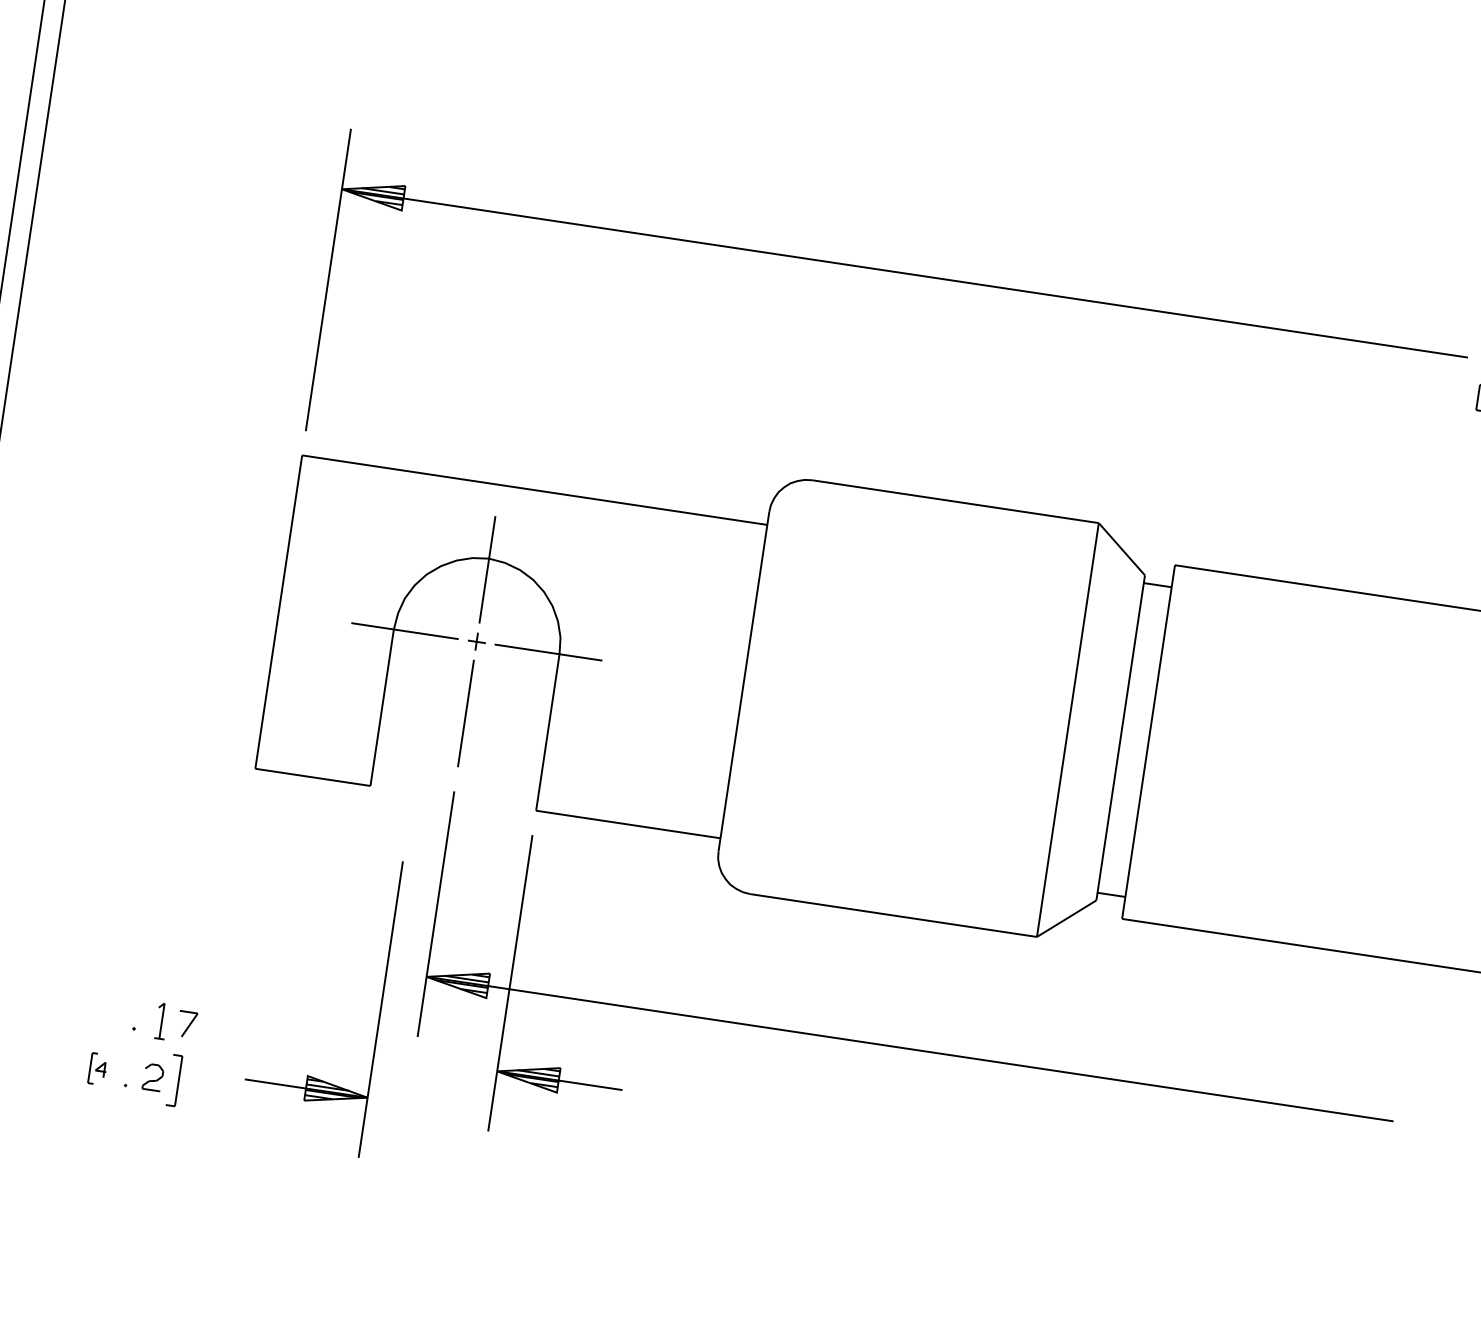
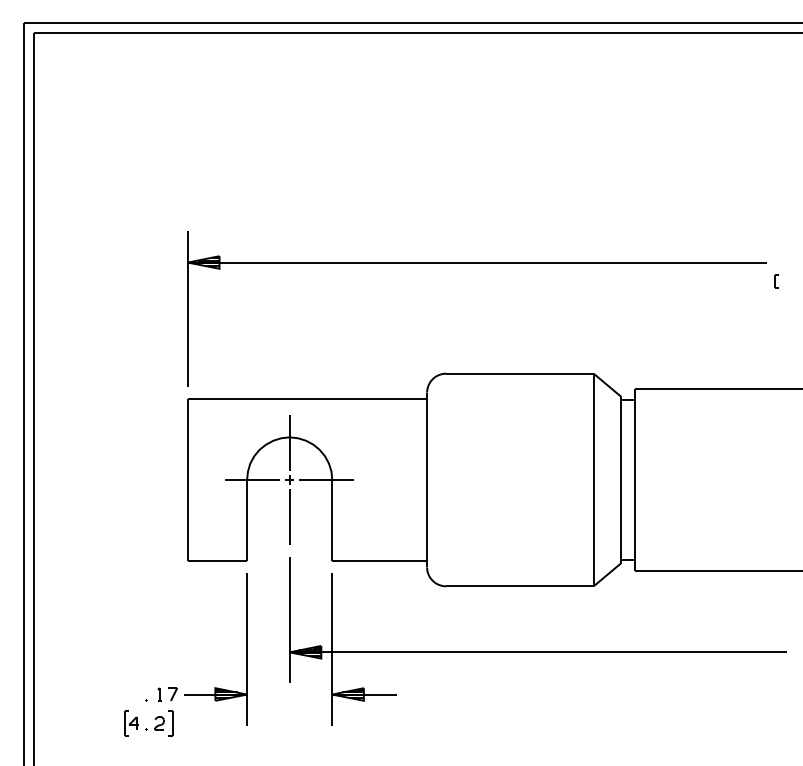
part: (379, 1009) -> (246, 649), moved
part: (161, 1020) -> (159, 694), size x0.71
part: (98, 1069) -> (131, 723), size x1.67

